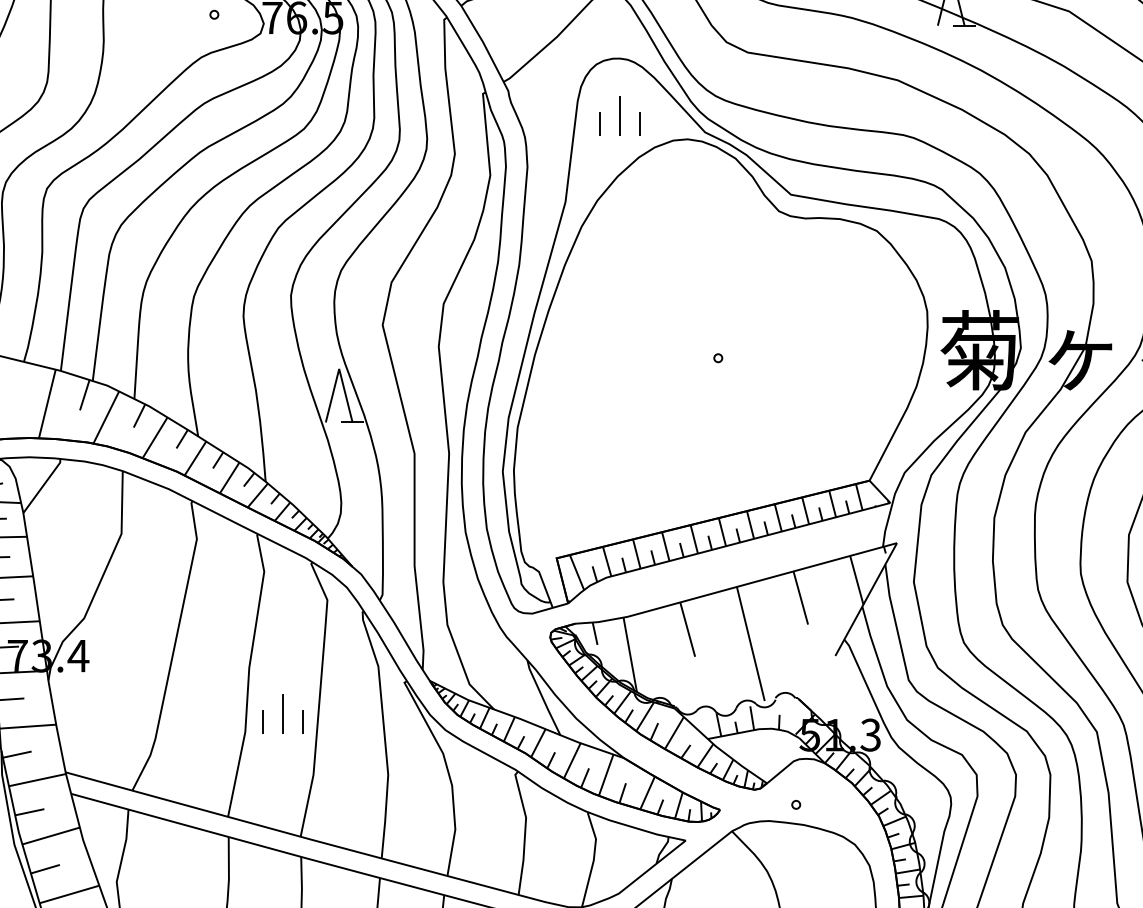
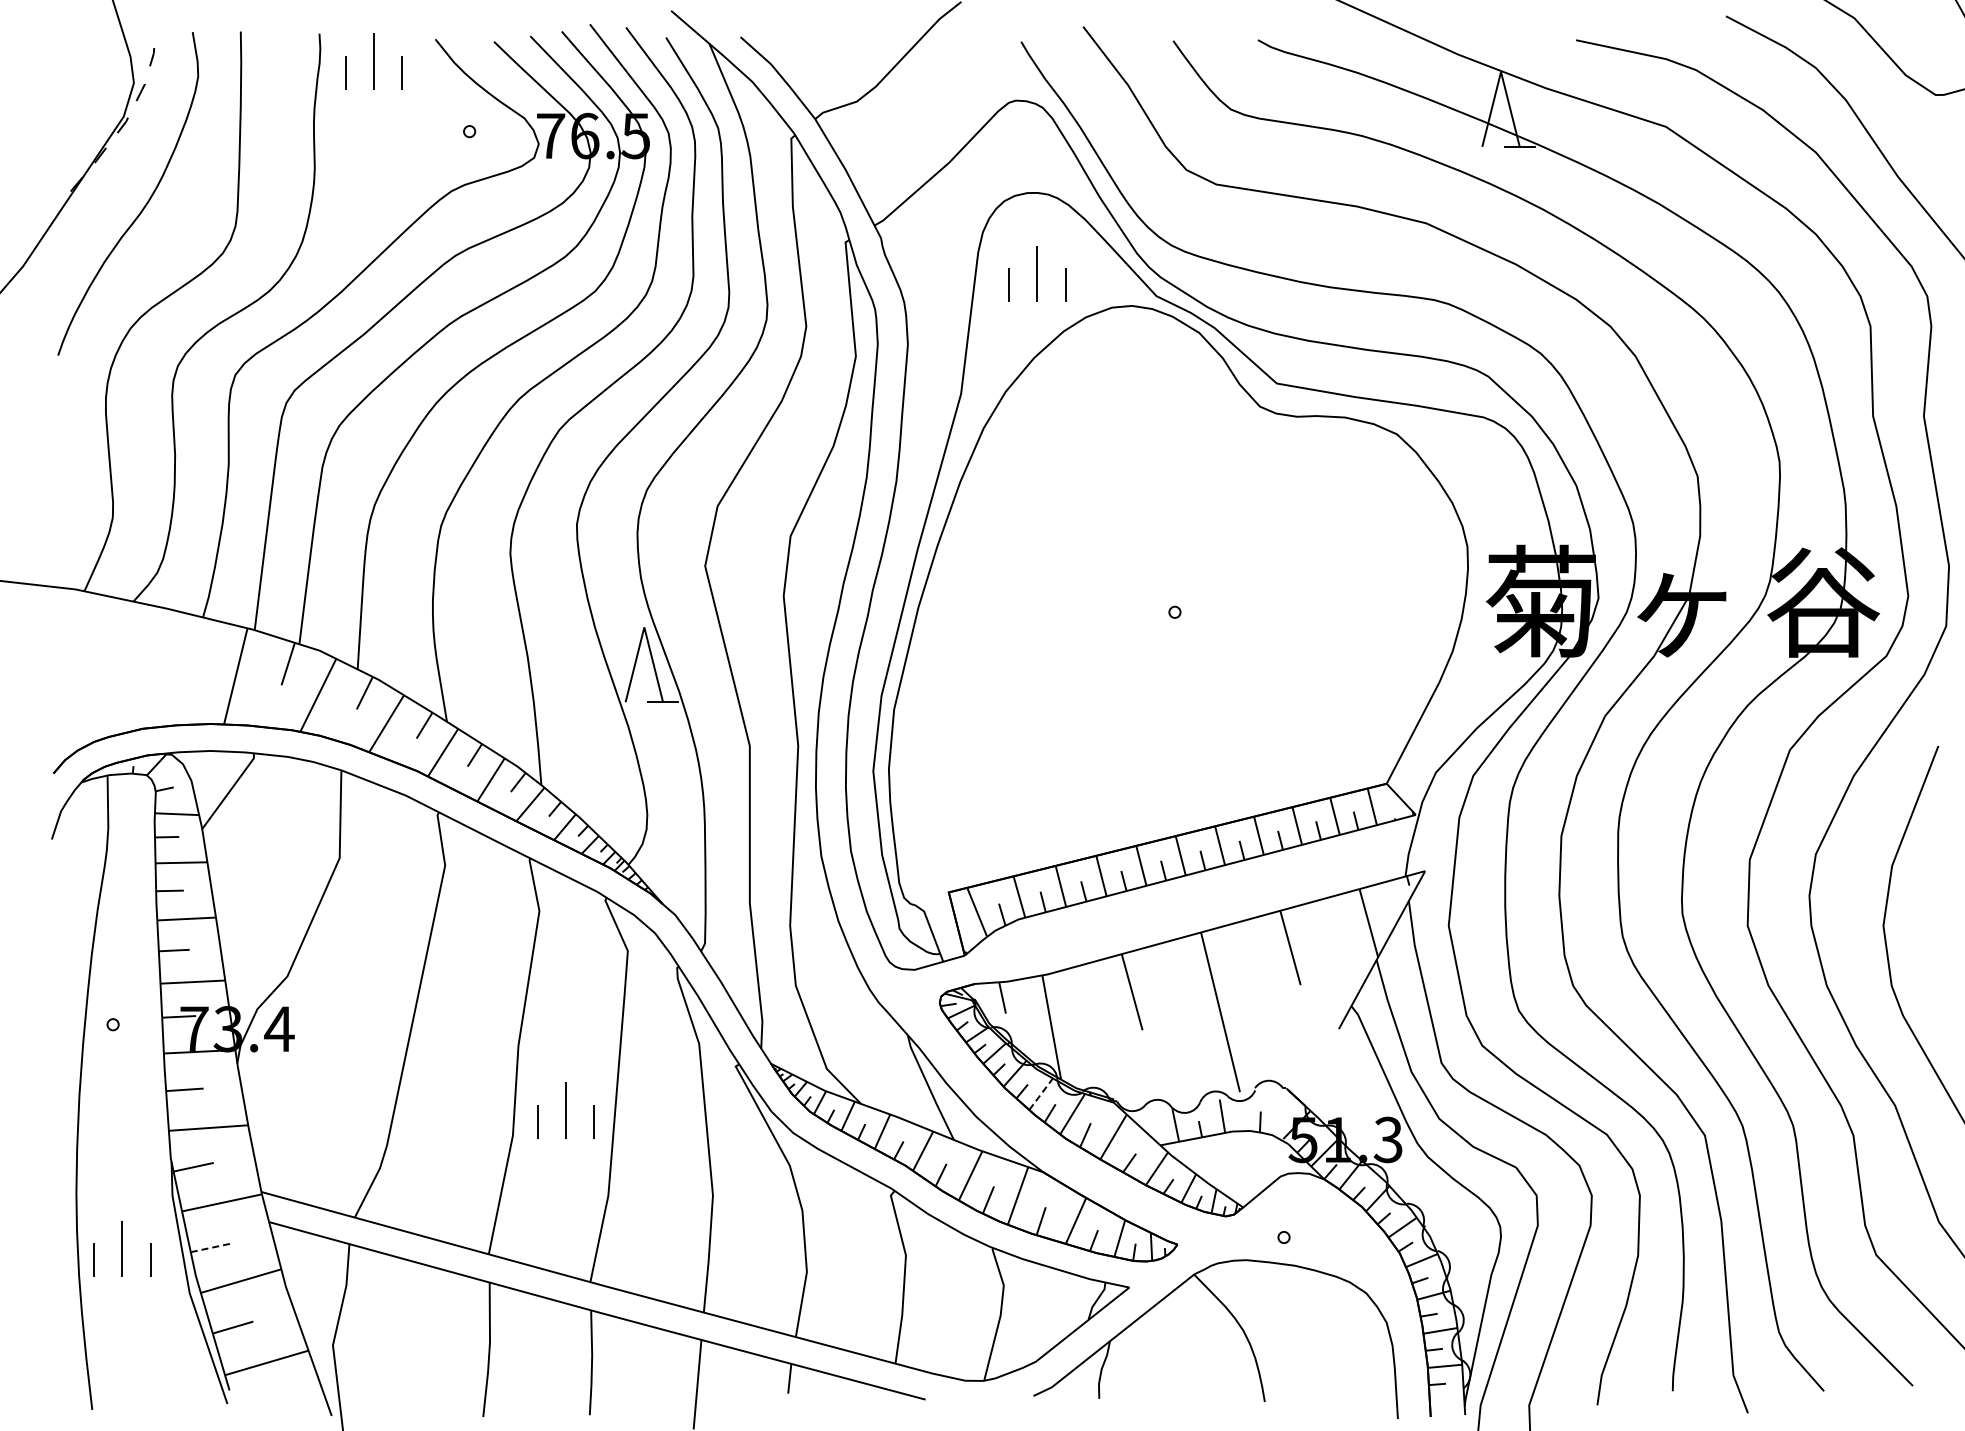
line: (622, 702) -> (1041, 1094), solid -> dashed
line: (29, 811) -> (211, 1247), solid -> dashed

